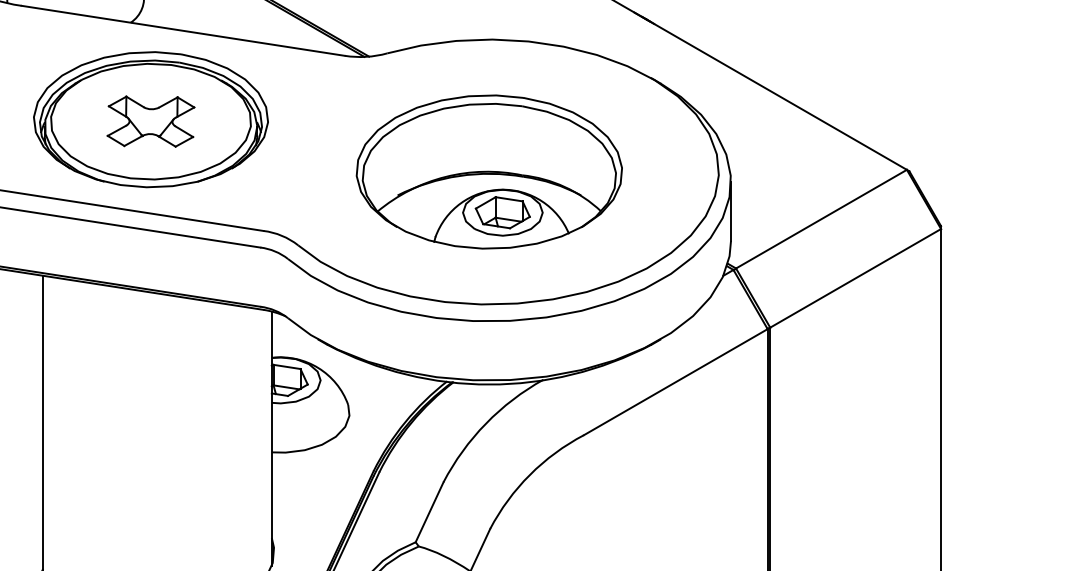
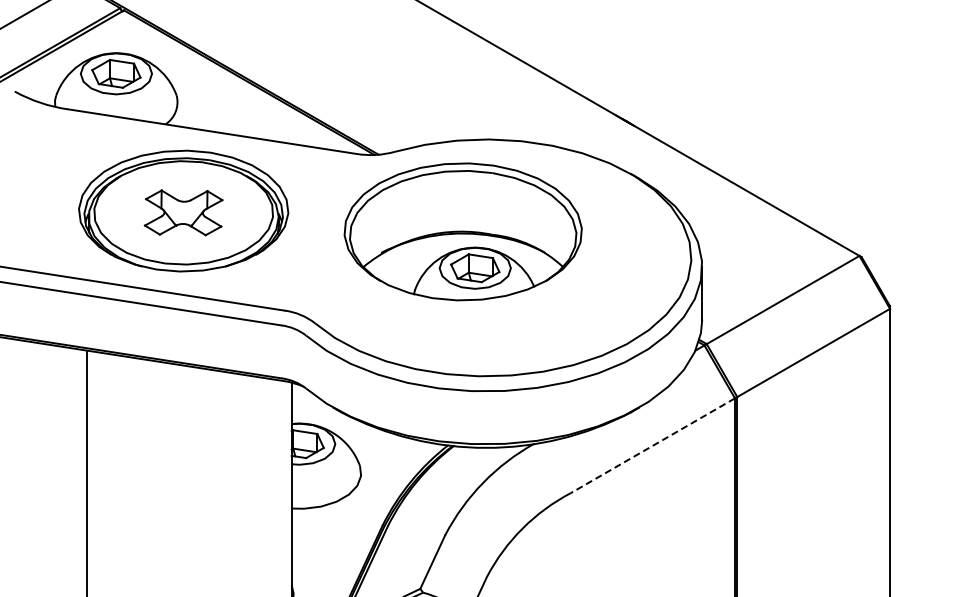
part: (488, 171) -> (462, 231), moved
line: (675, 381) -> (652, 445), solid -> dashed

